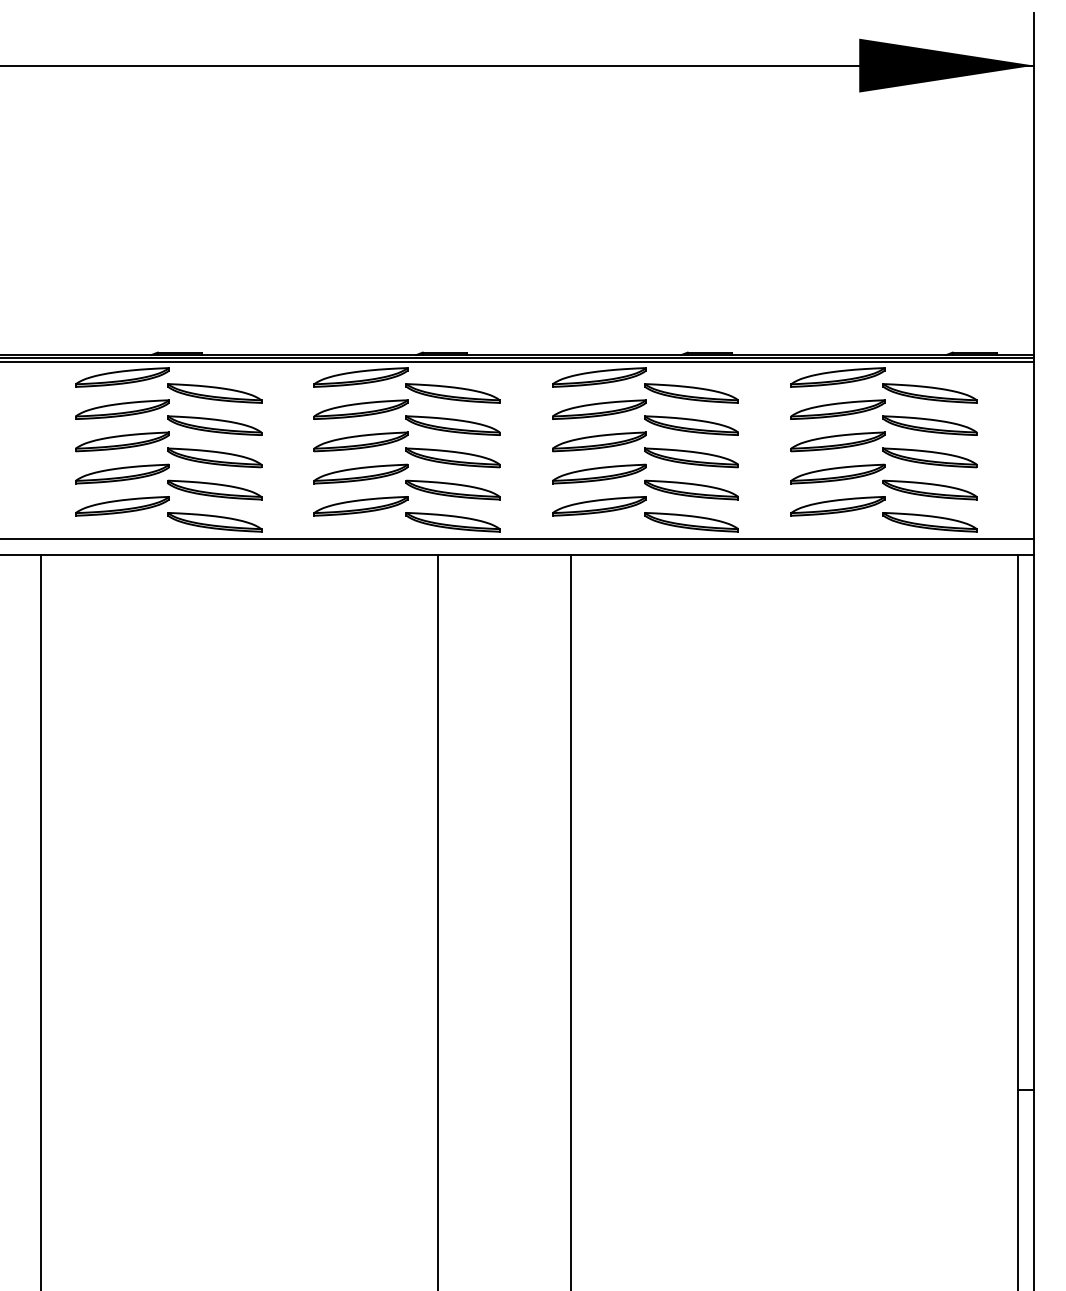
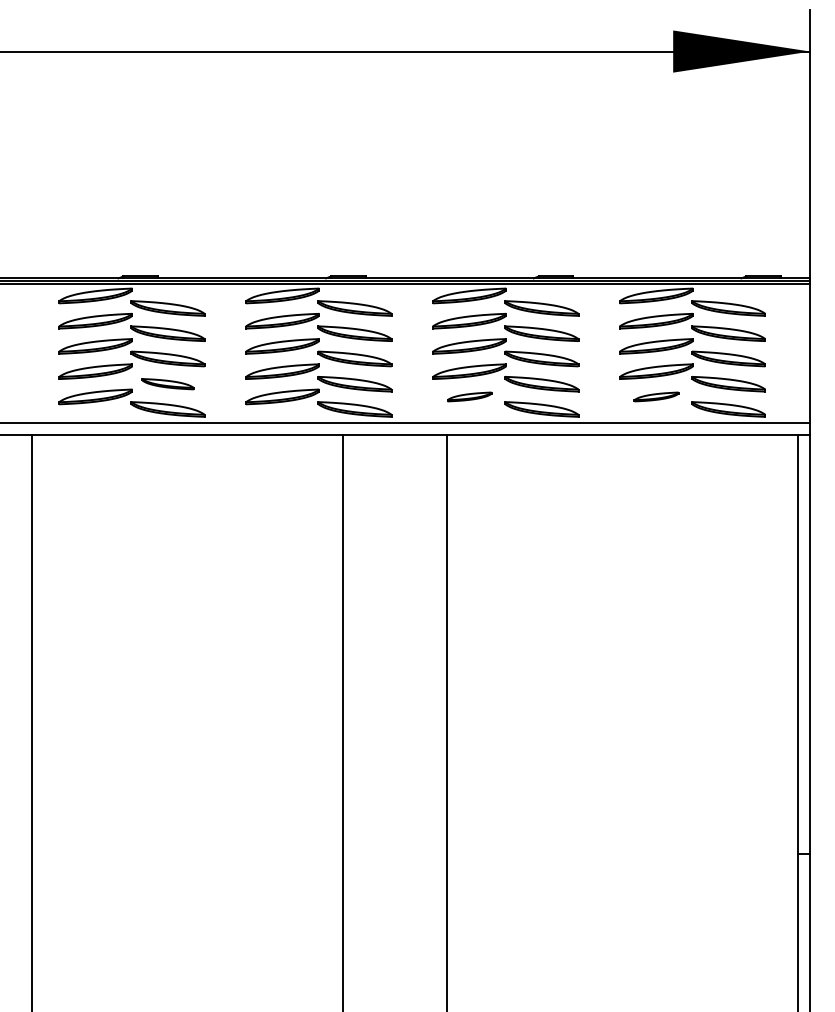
part: (214, 489) -> (167, 383), size x0.7
part: (599, 506) -> (469, 397), size x0.6
part: (837, 506) -> (656, 397), size x0.6

